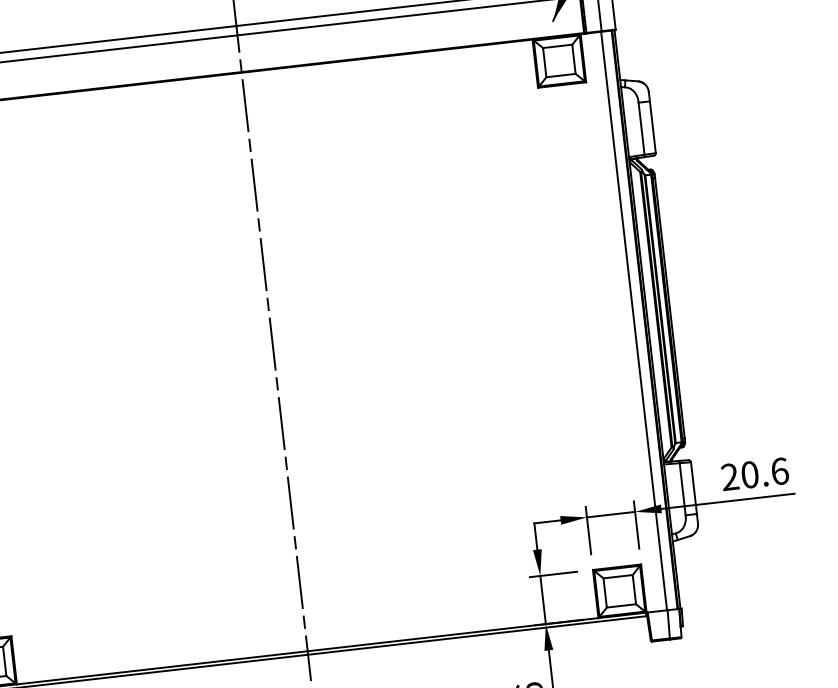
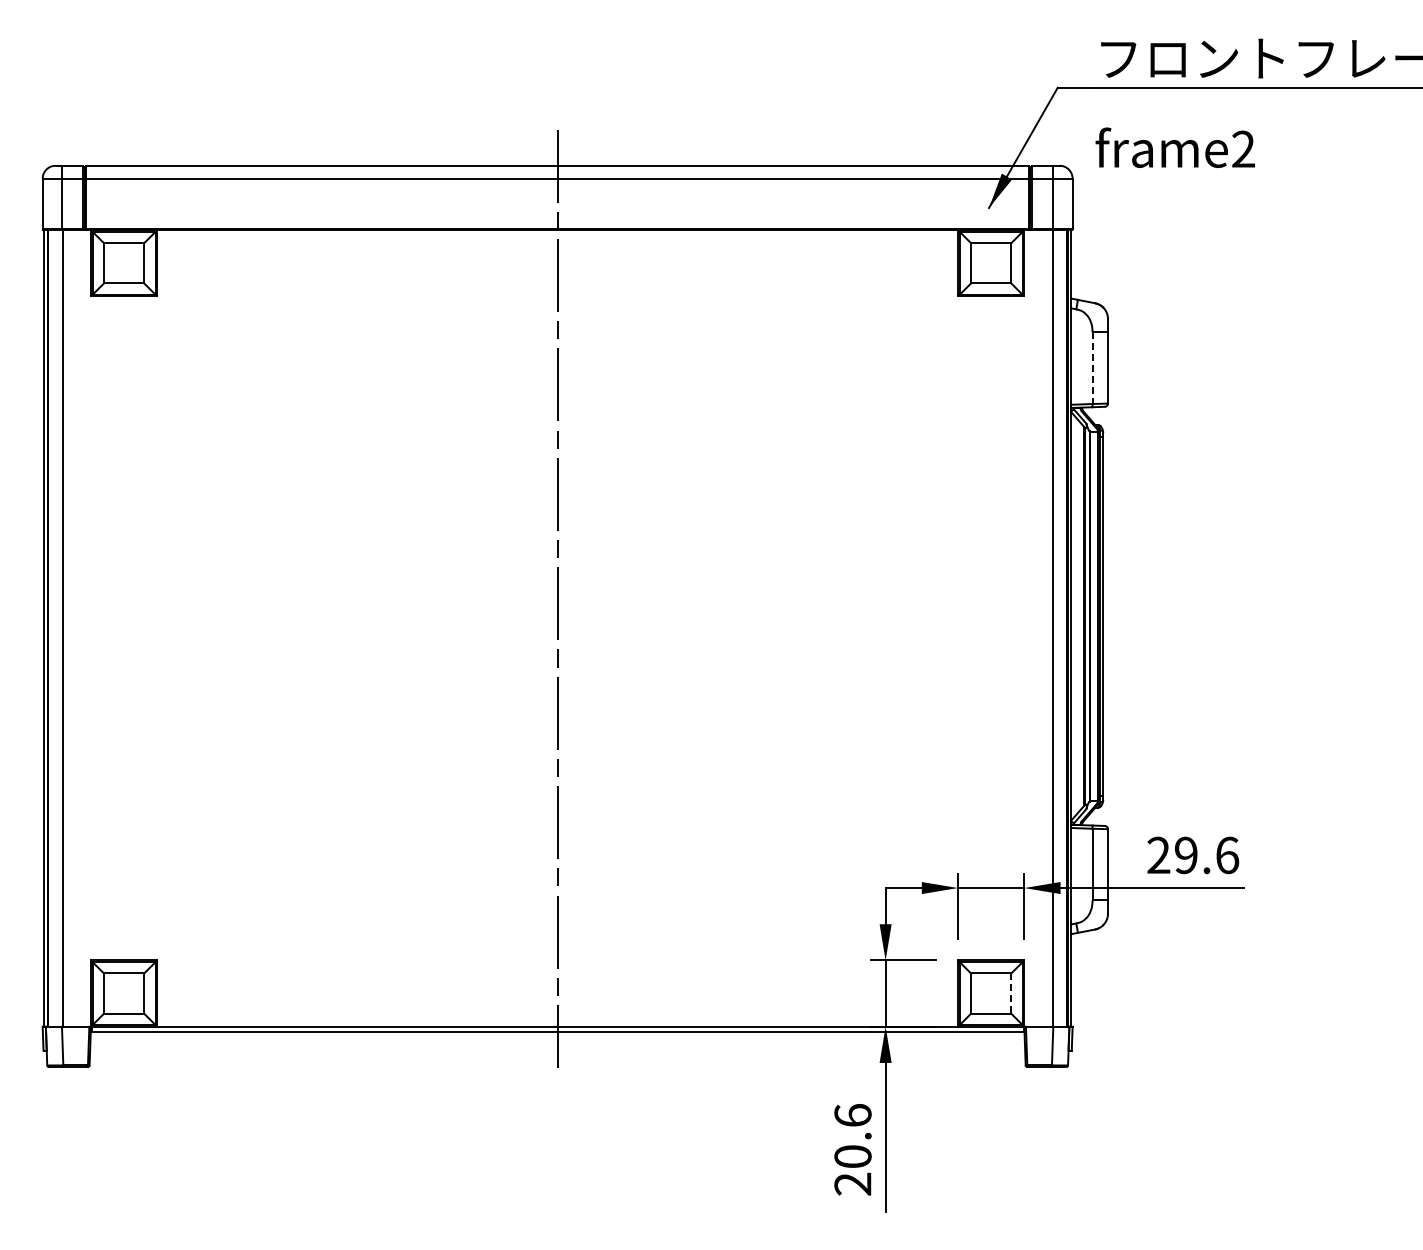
line: (641, 128) -> (1092, 368), solid -> dashed
text: (750, 474) -> (1186, 855), 20.6 -> 29.6
line: (634, 590) -> (1011, 994), solid -> dashed

